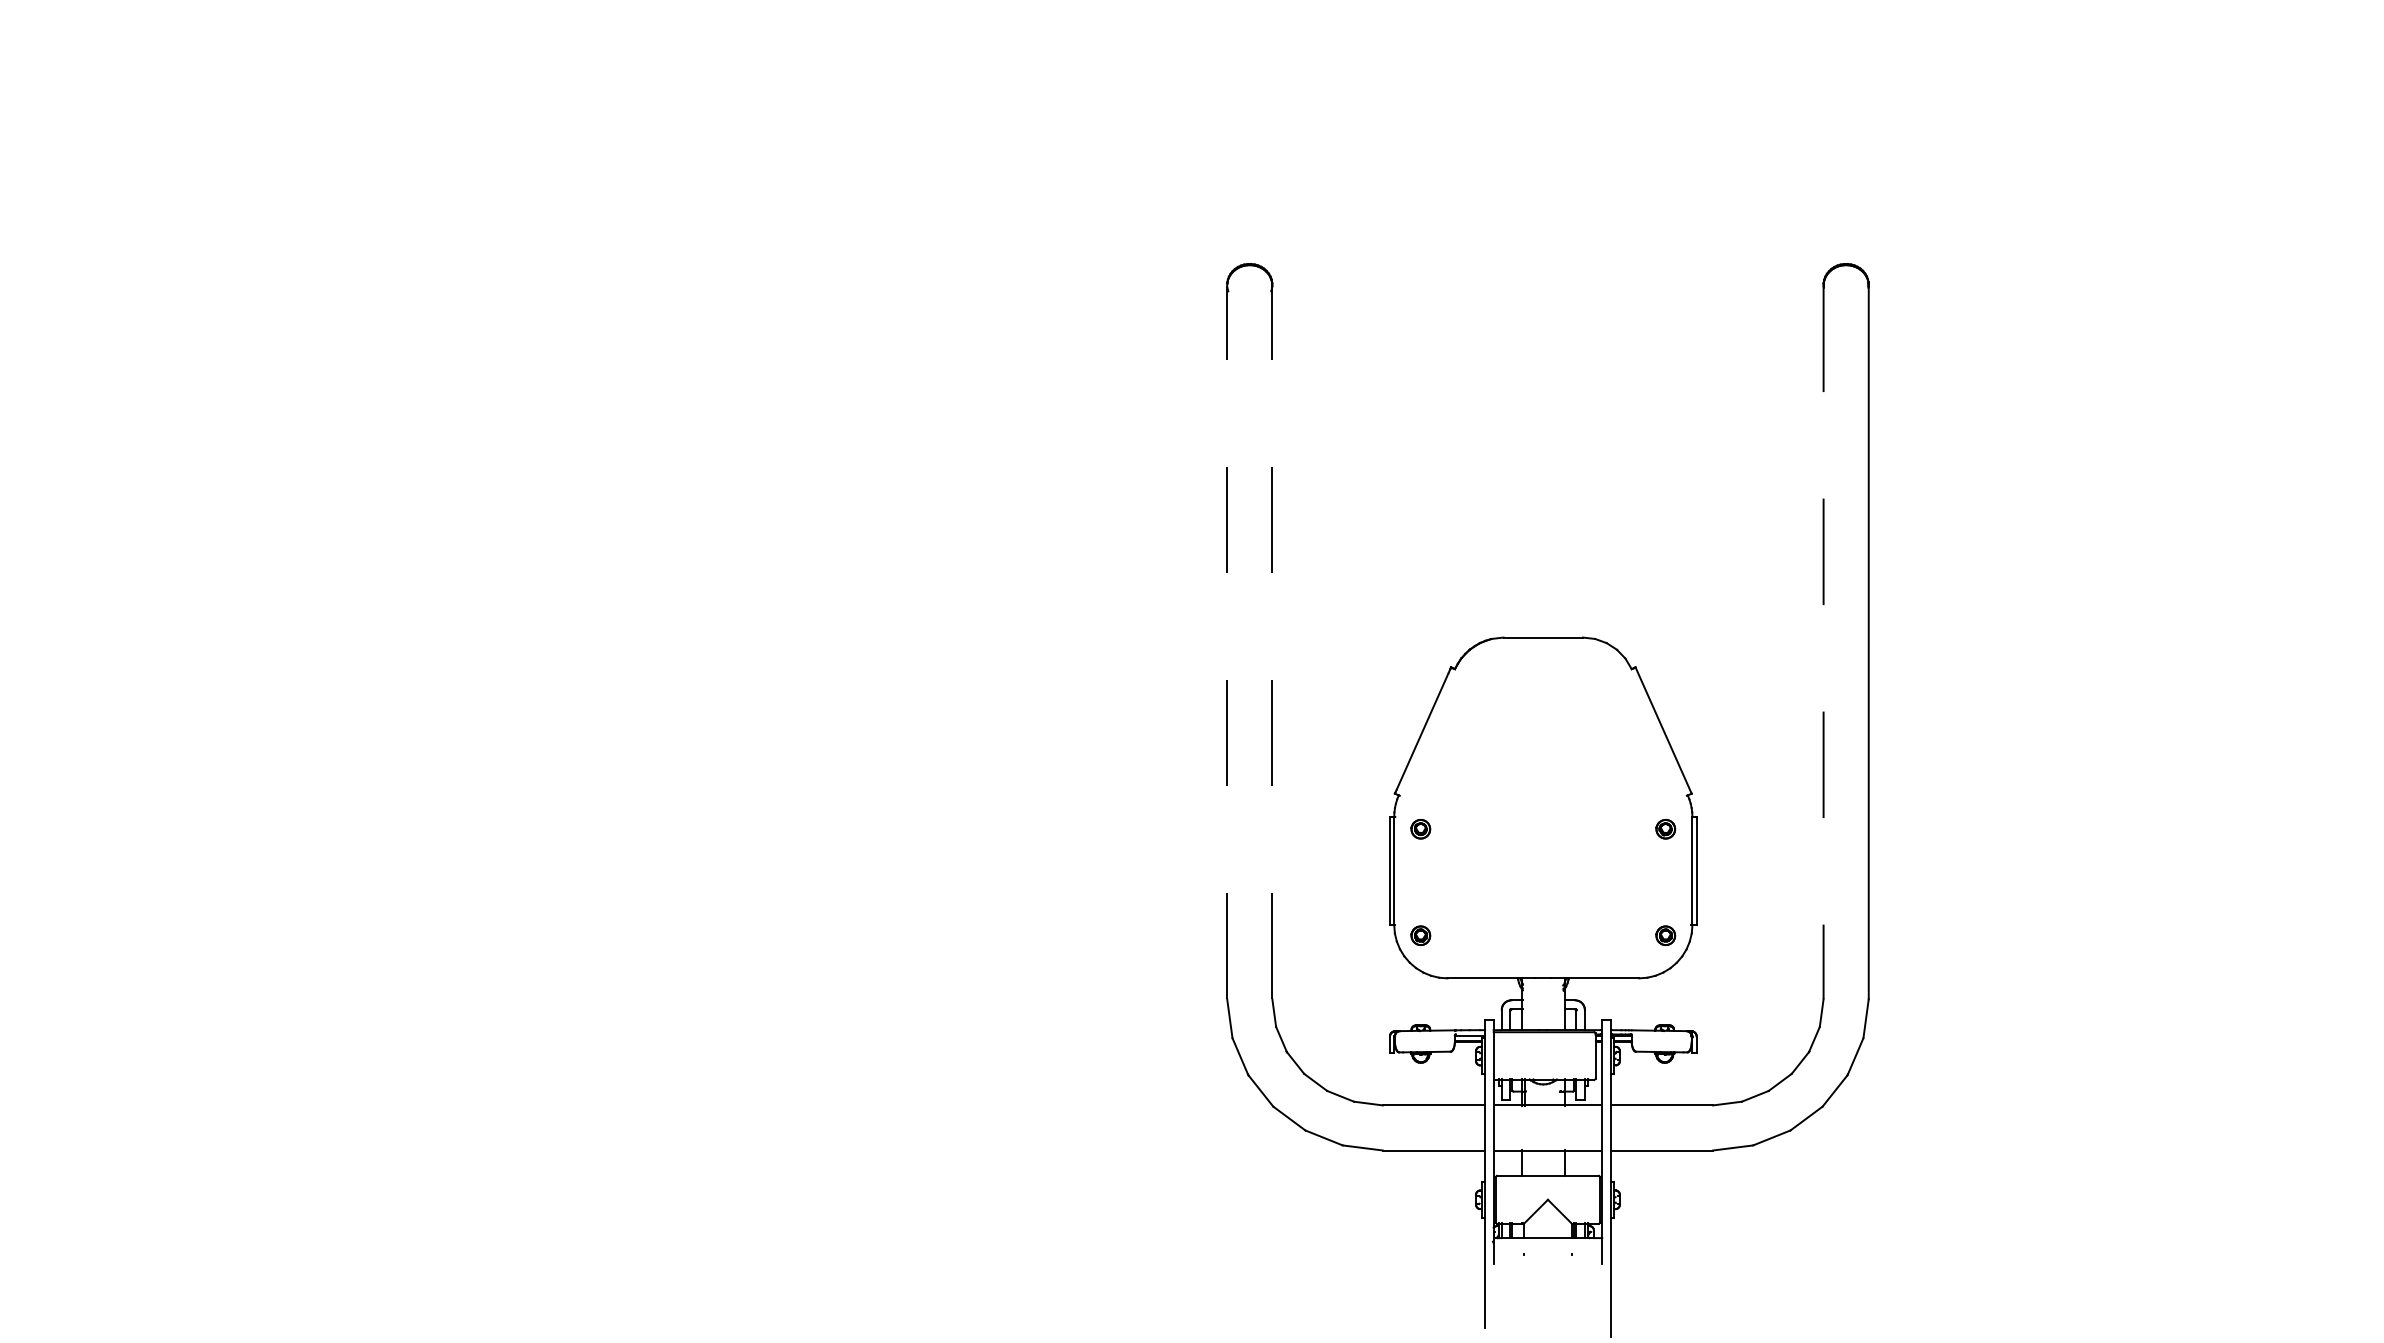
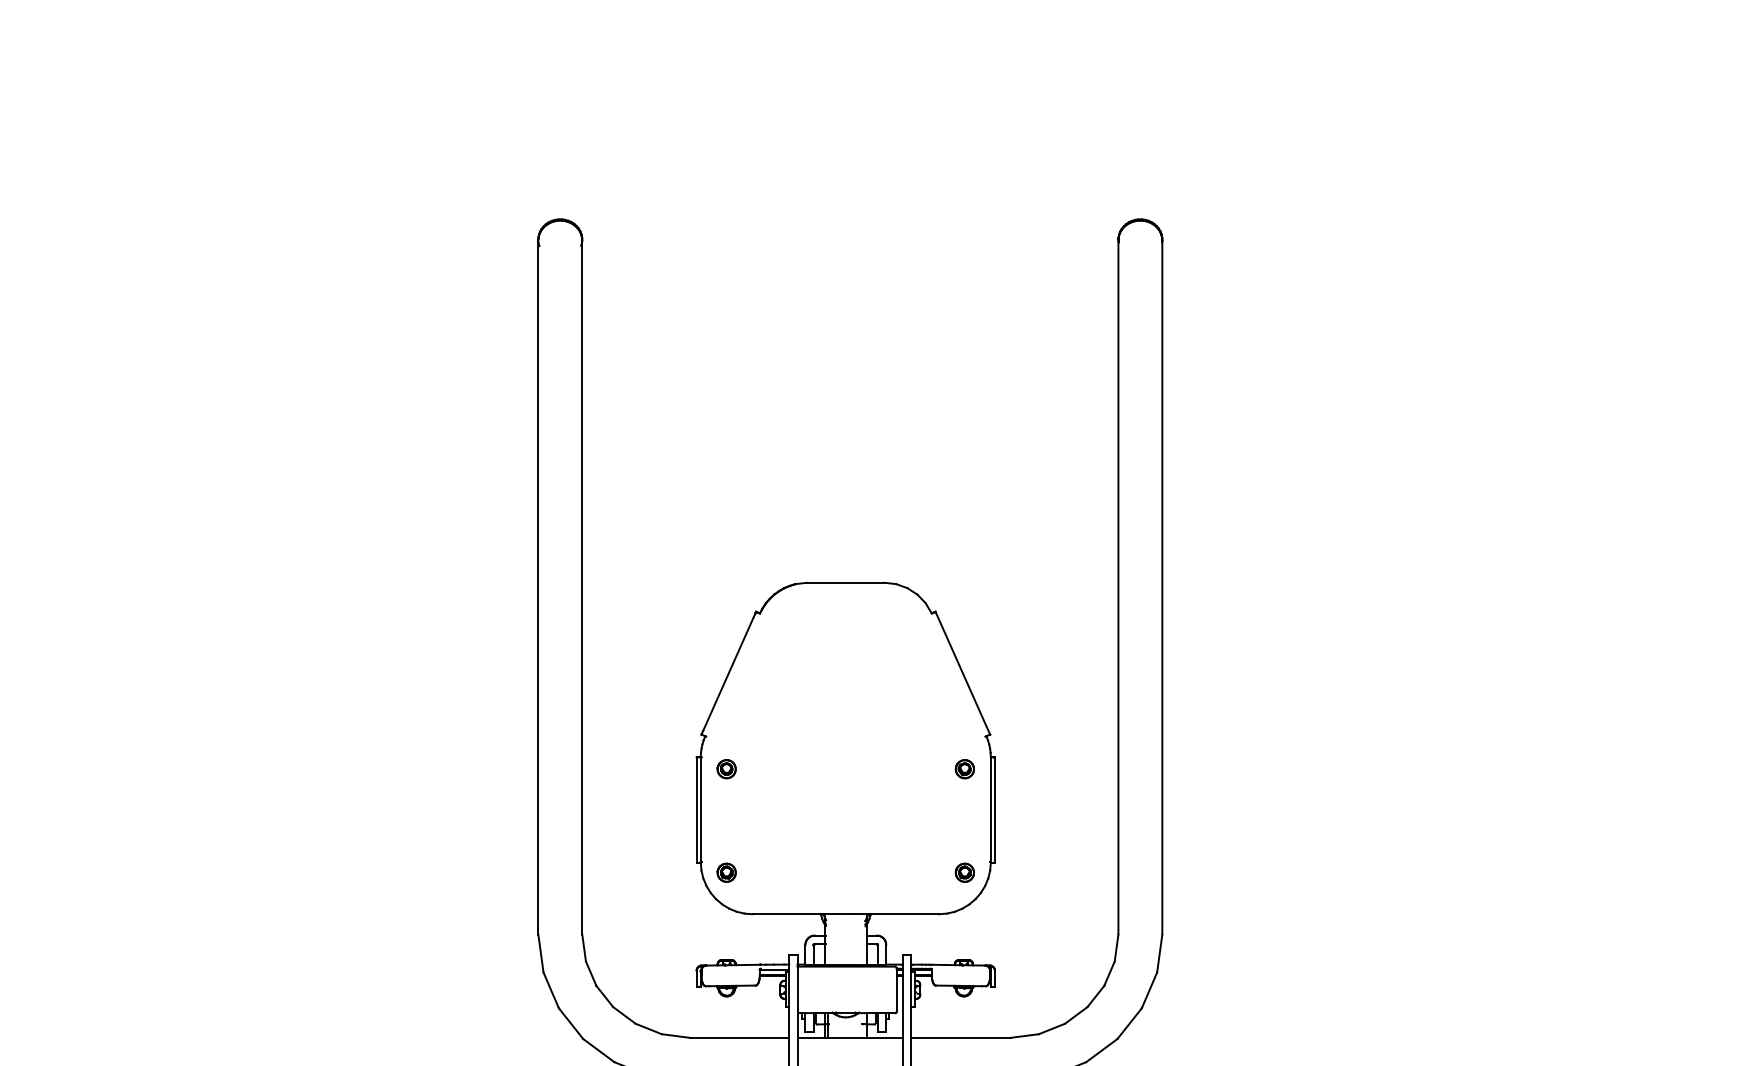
line: (1227, 642) -> (538, 587), dashed -> solid
line: (1272, 642) -> (582, 587), dashed -> solid
line: (1823, 642) -> (1118, 587), dashed -> solid

